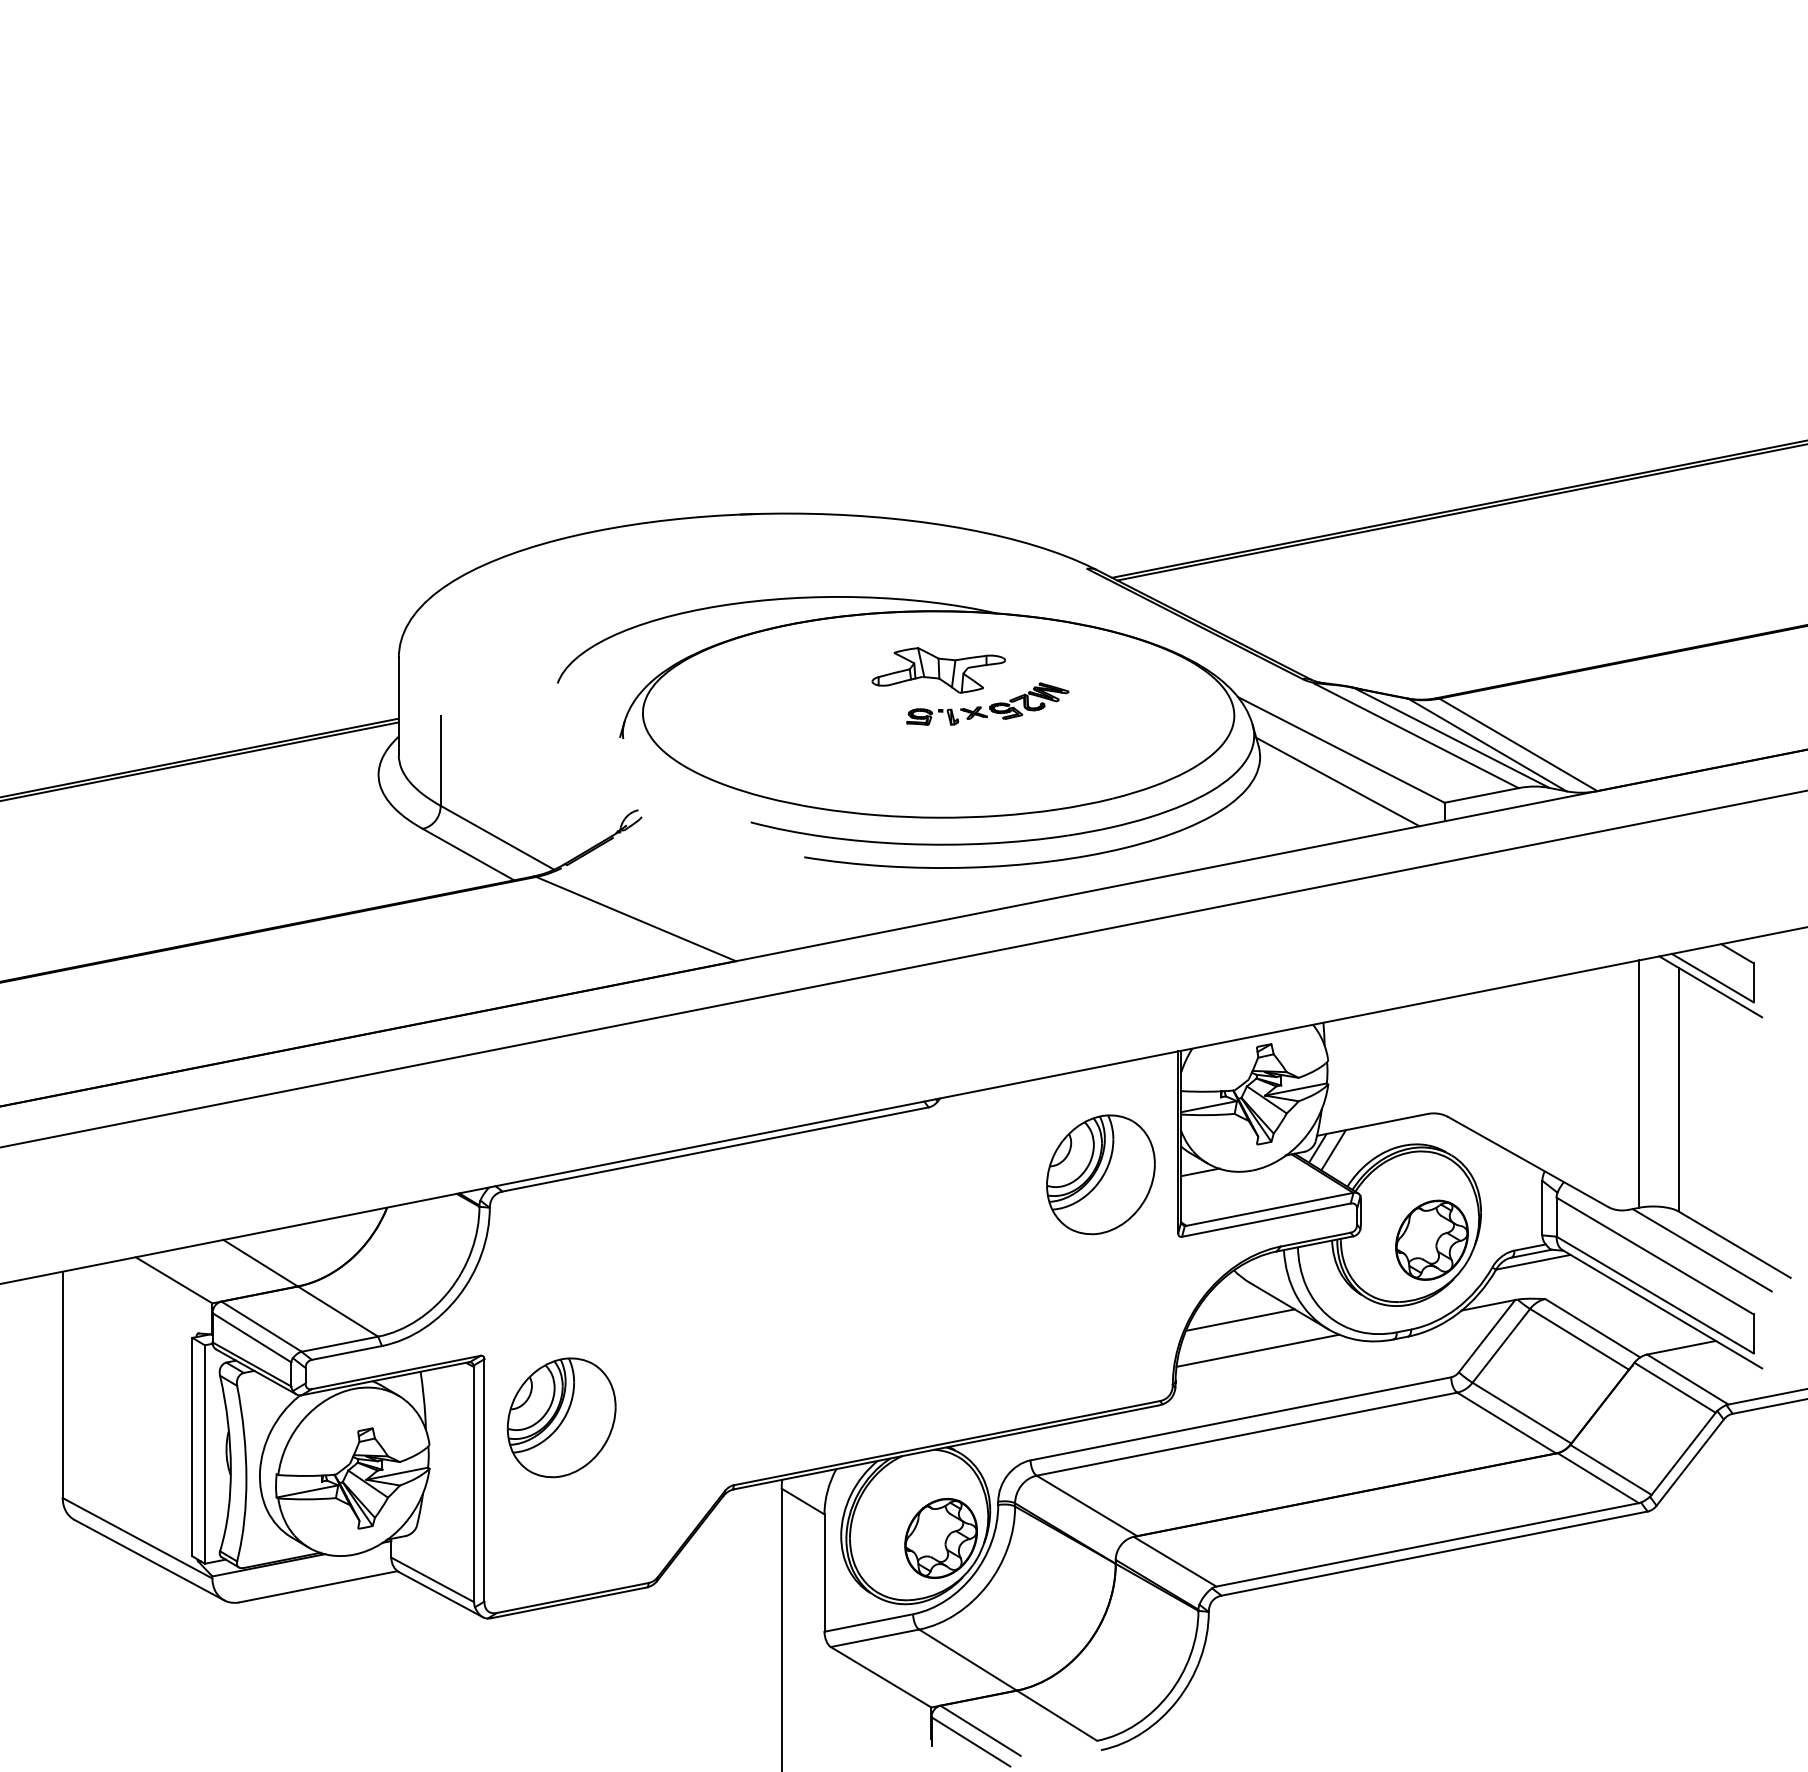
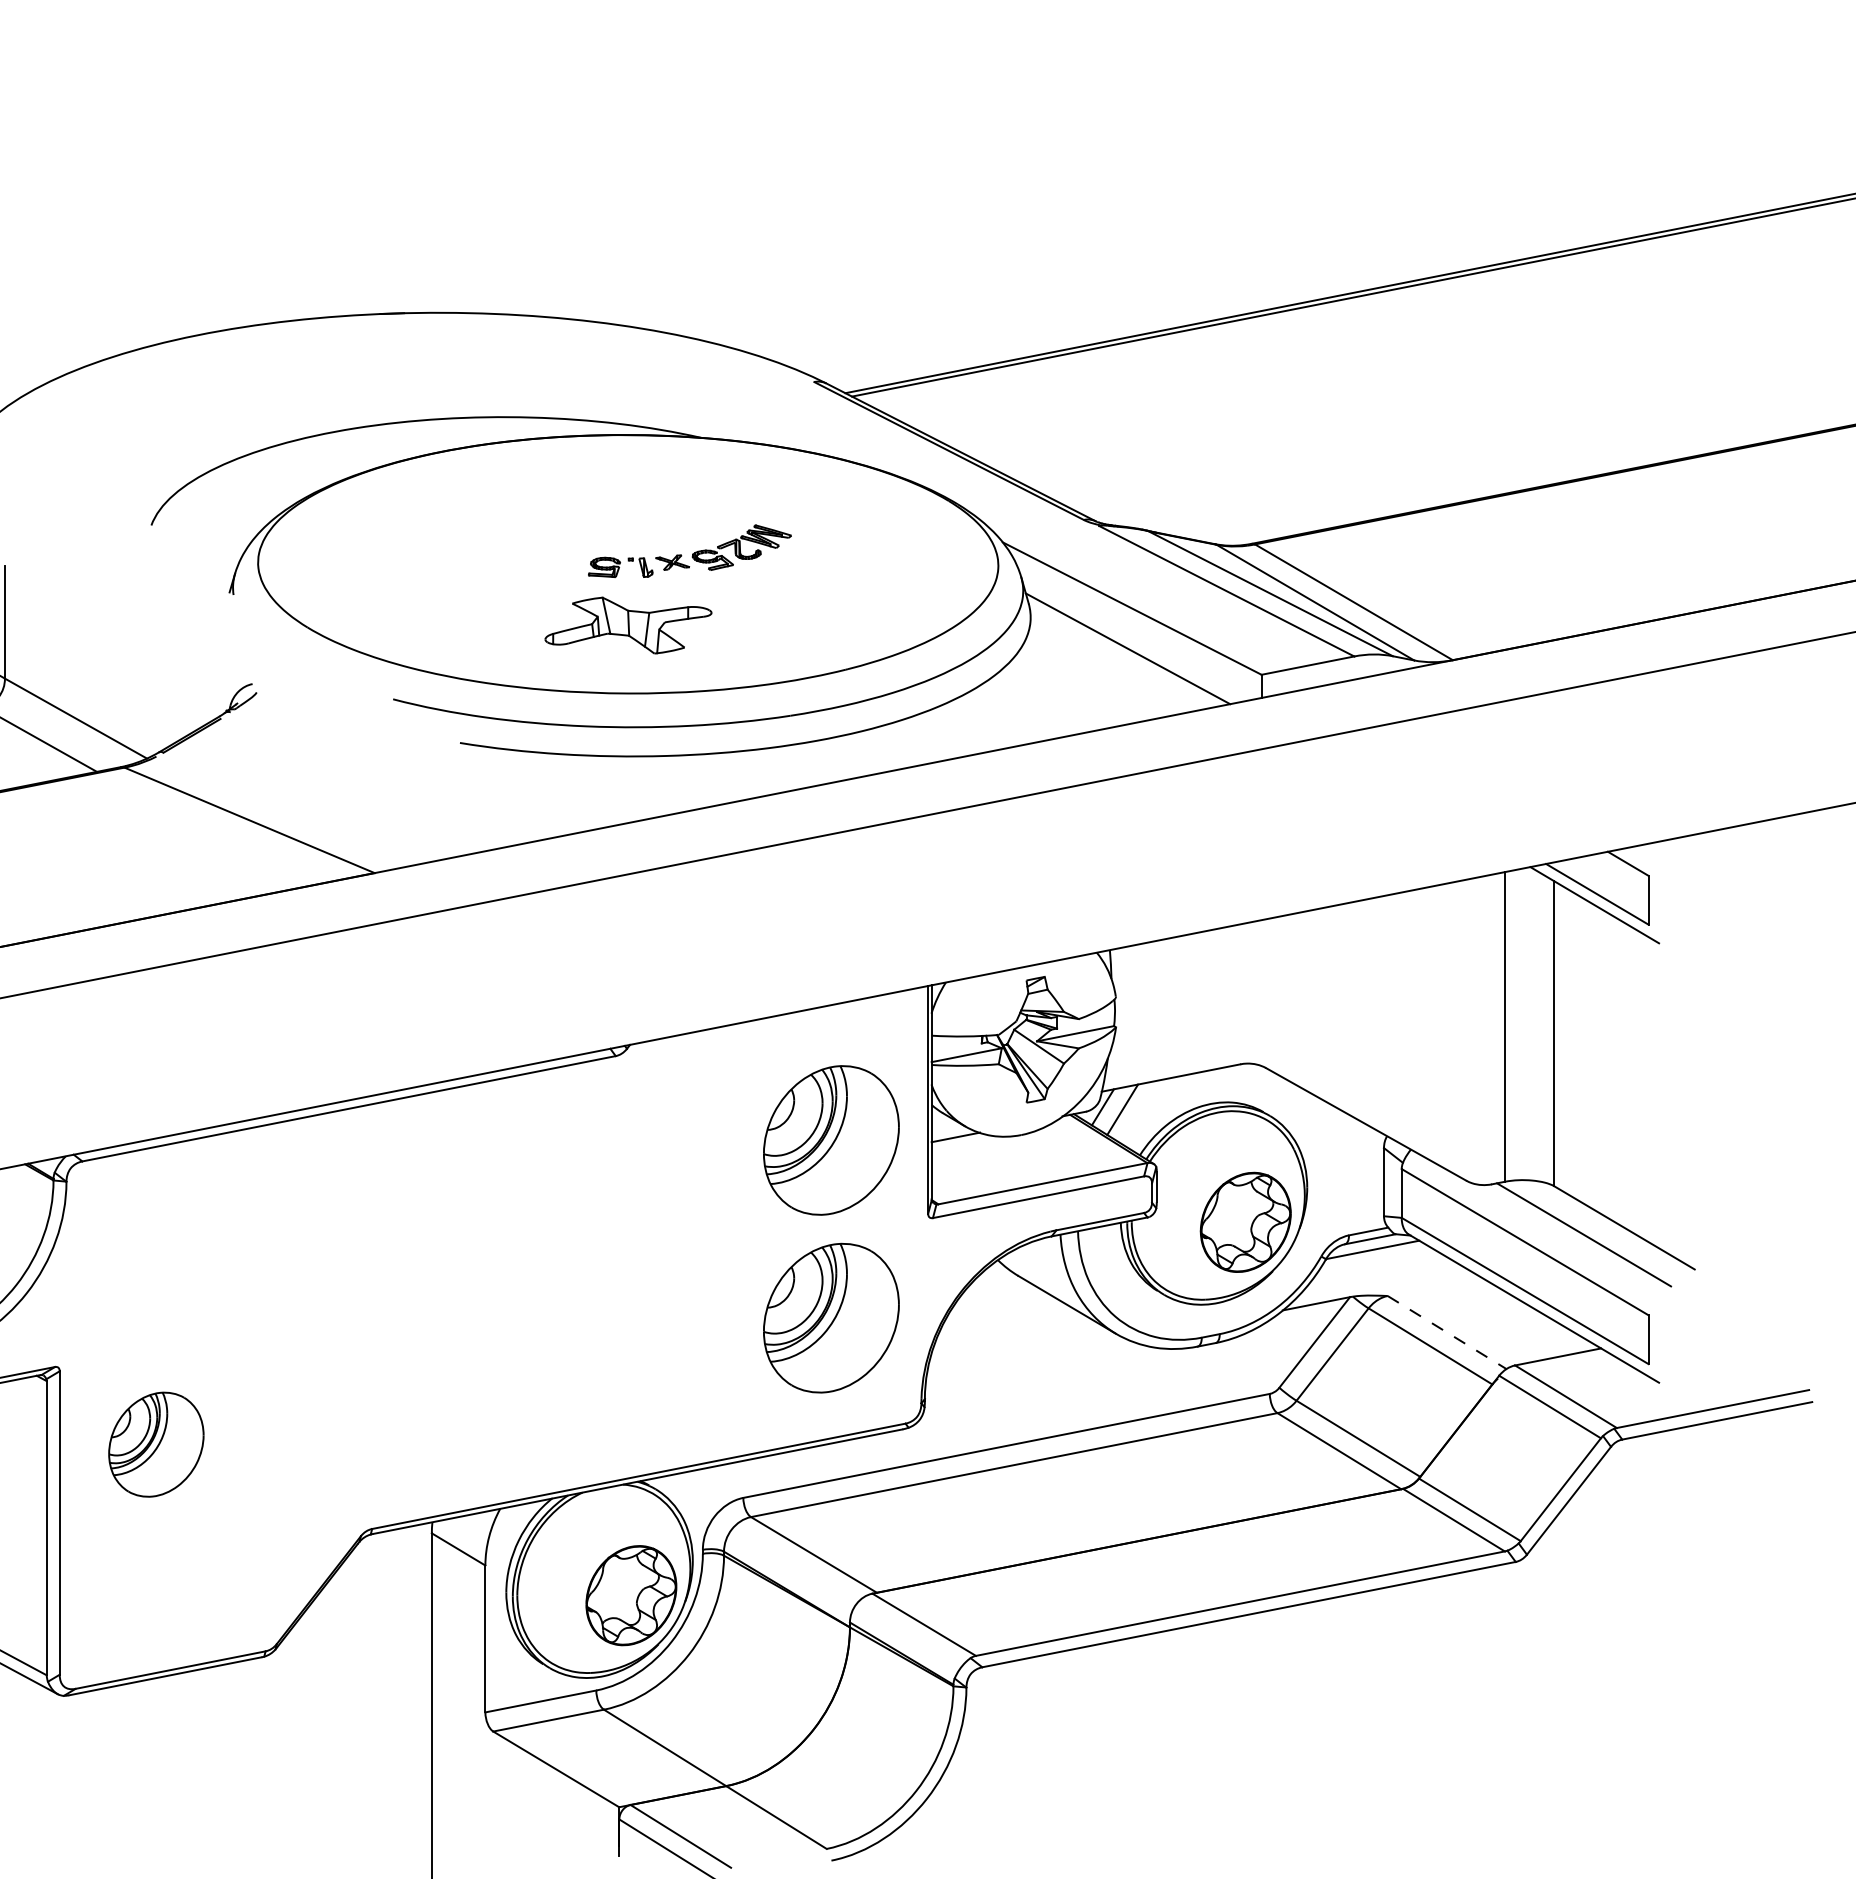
part: (938, 670) -> (628, 625), moved
part: (1100, 1316) -> (830, 1317), added
line: (1240, 1319) -> (1006, 1321), removed
line: (1592, 1328) -> (1446, 1332), solid -> dashed
line: (1257, 1350) -> (1027, 1360), removed
part: (561, 1417) -> (156, 1444), size x0.7

